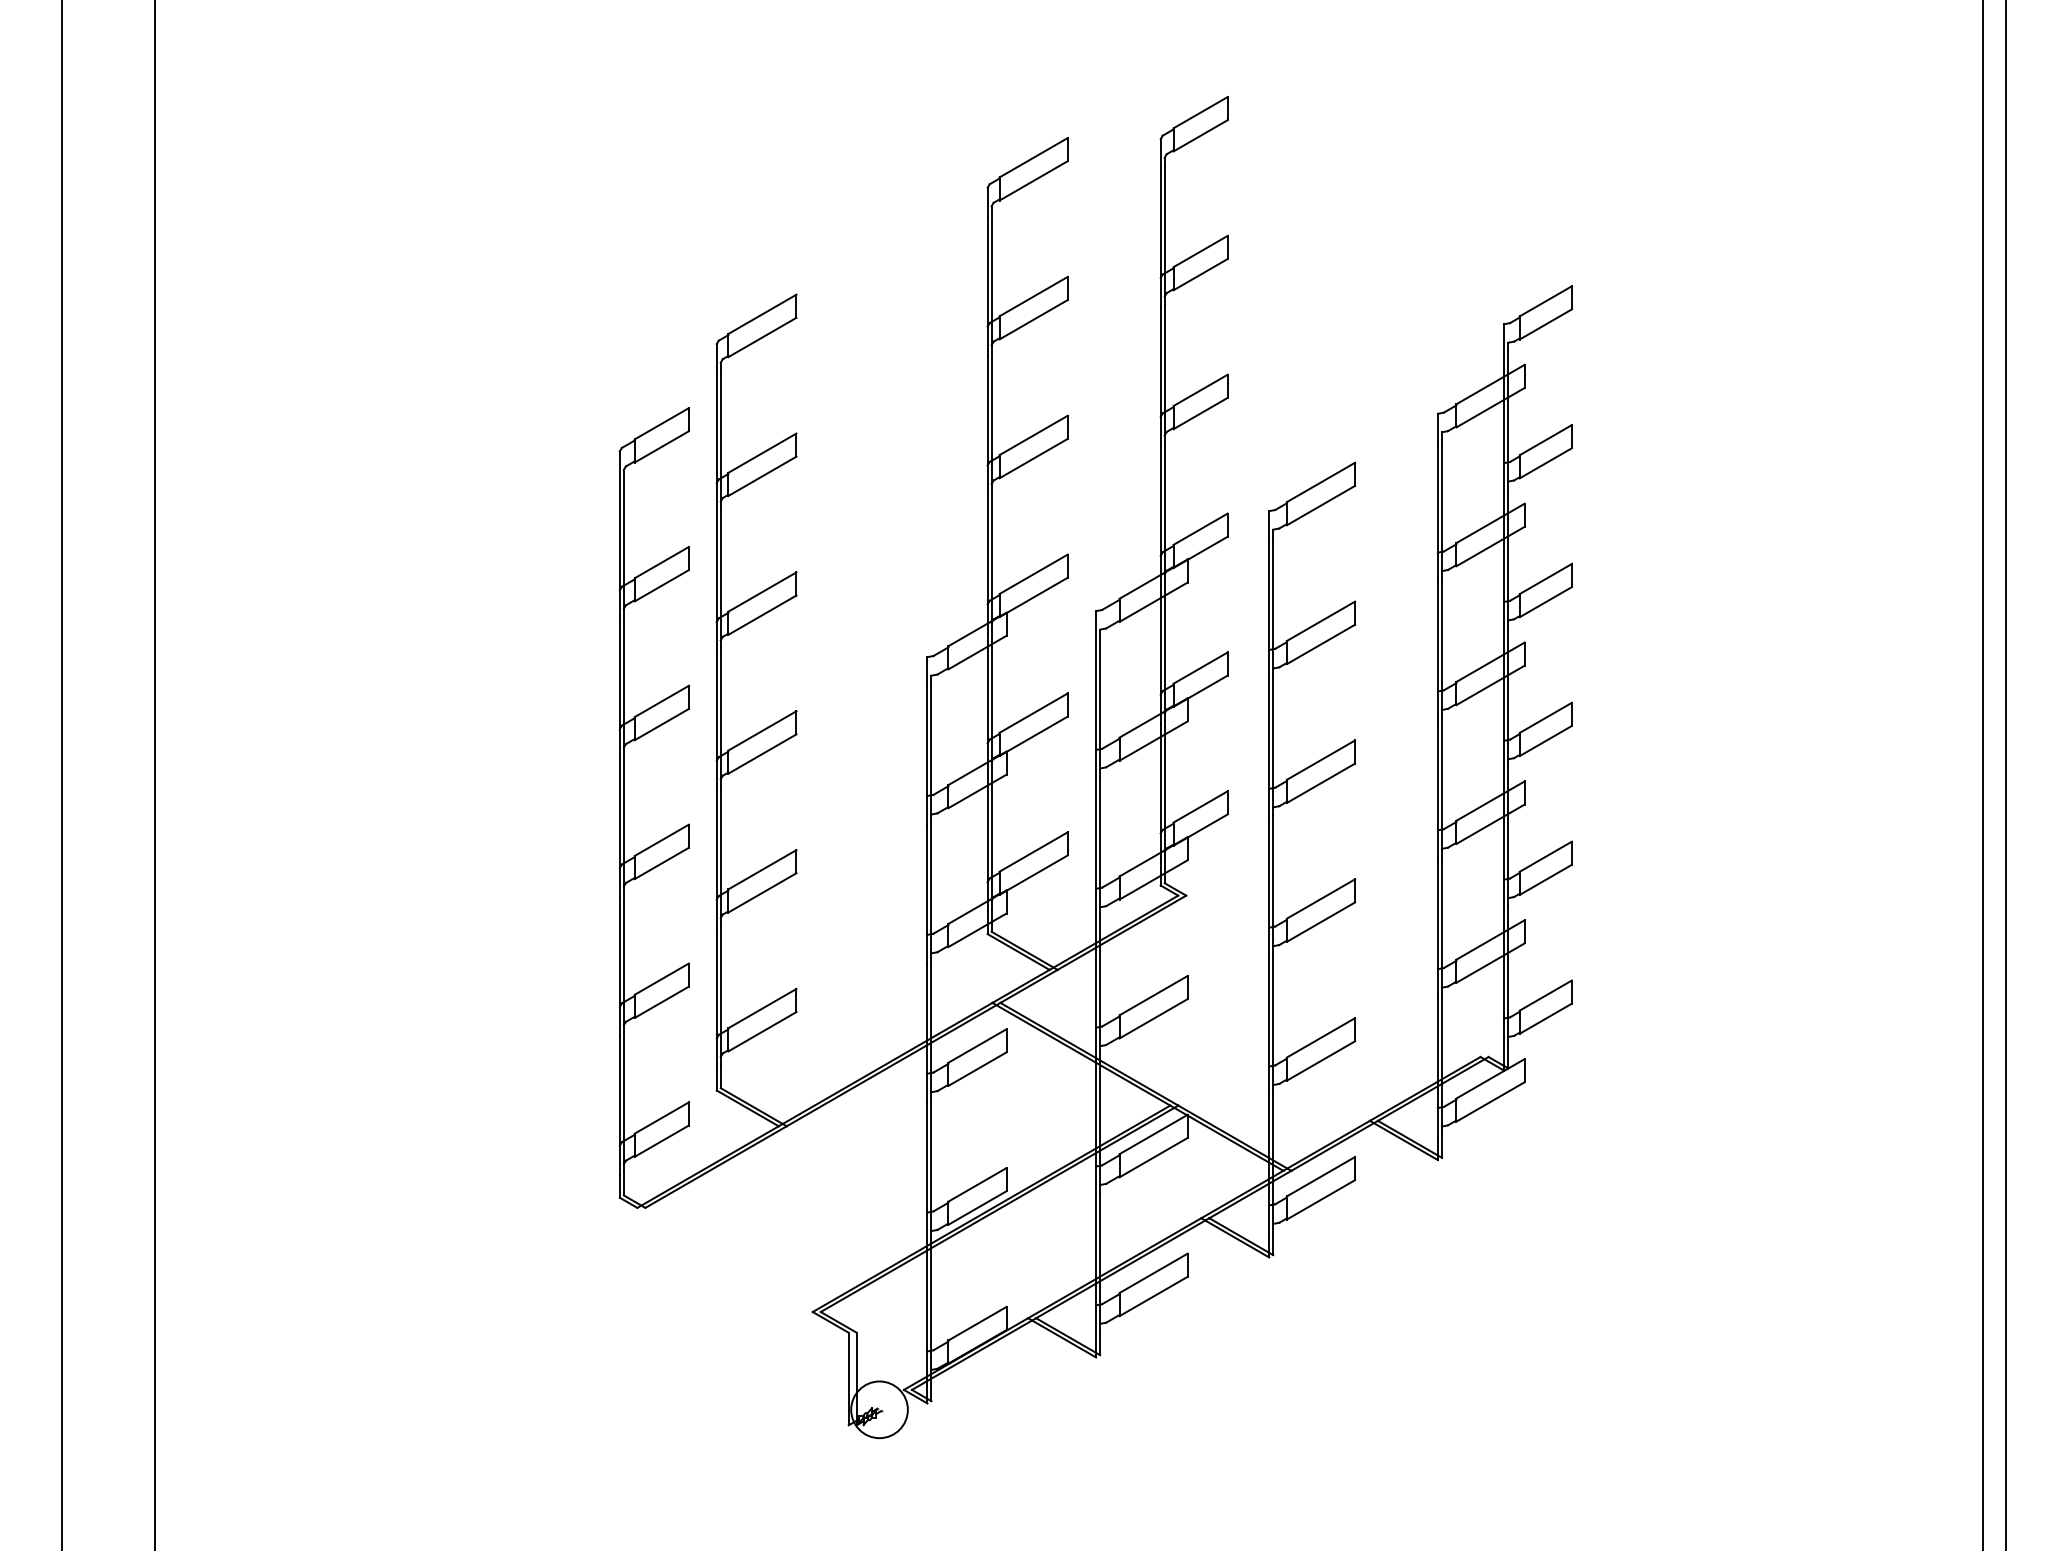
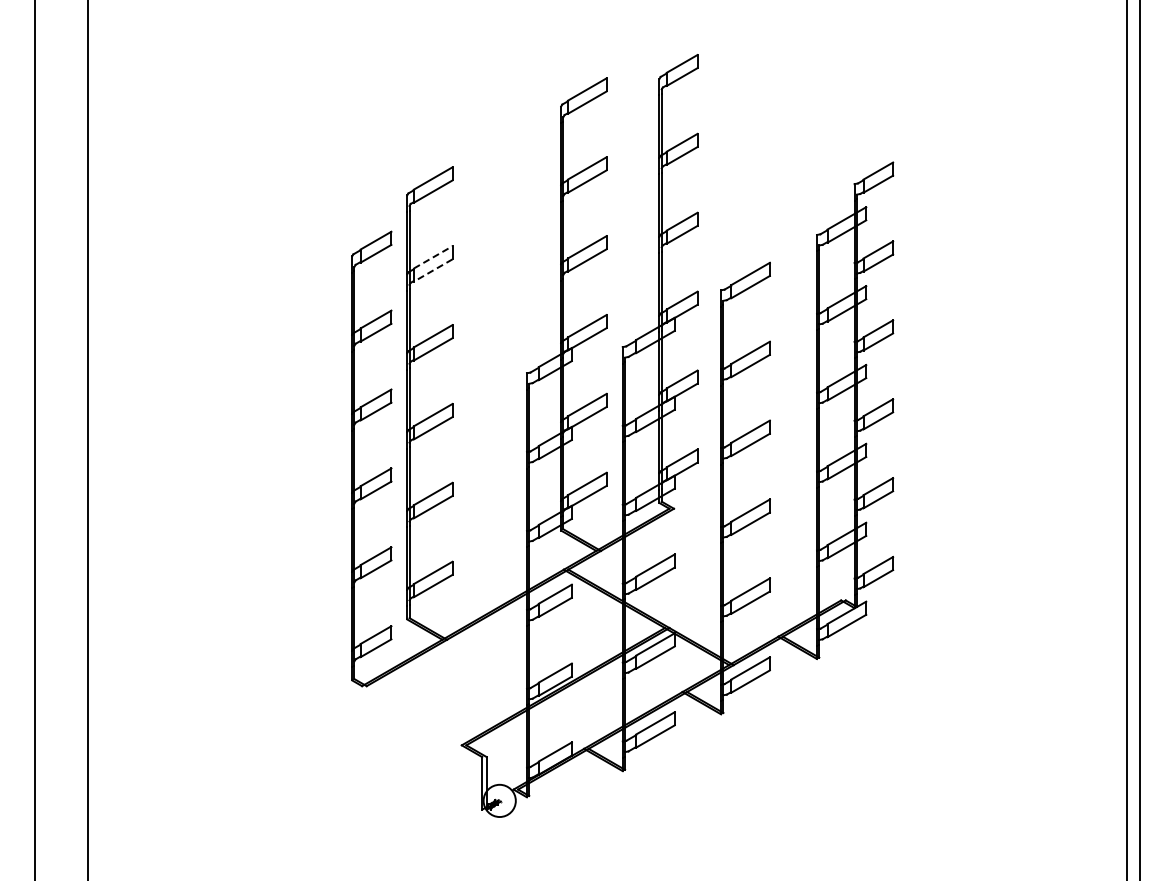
line: (762, 453) -> (433, 257), solid -> dashed
line: (761, 476) -> (432, 270), solid -> dashed

